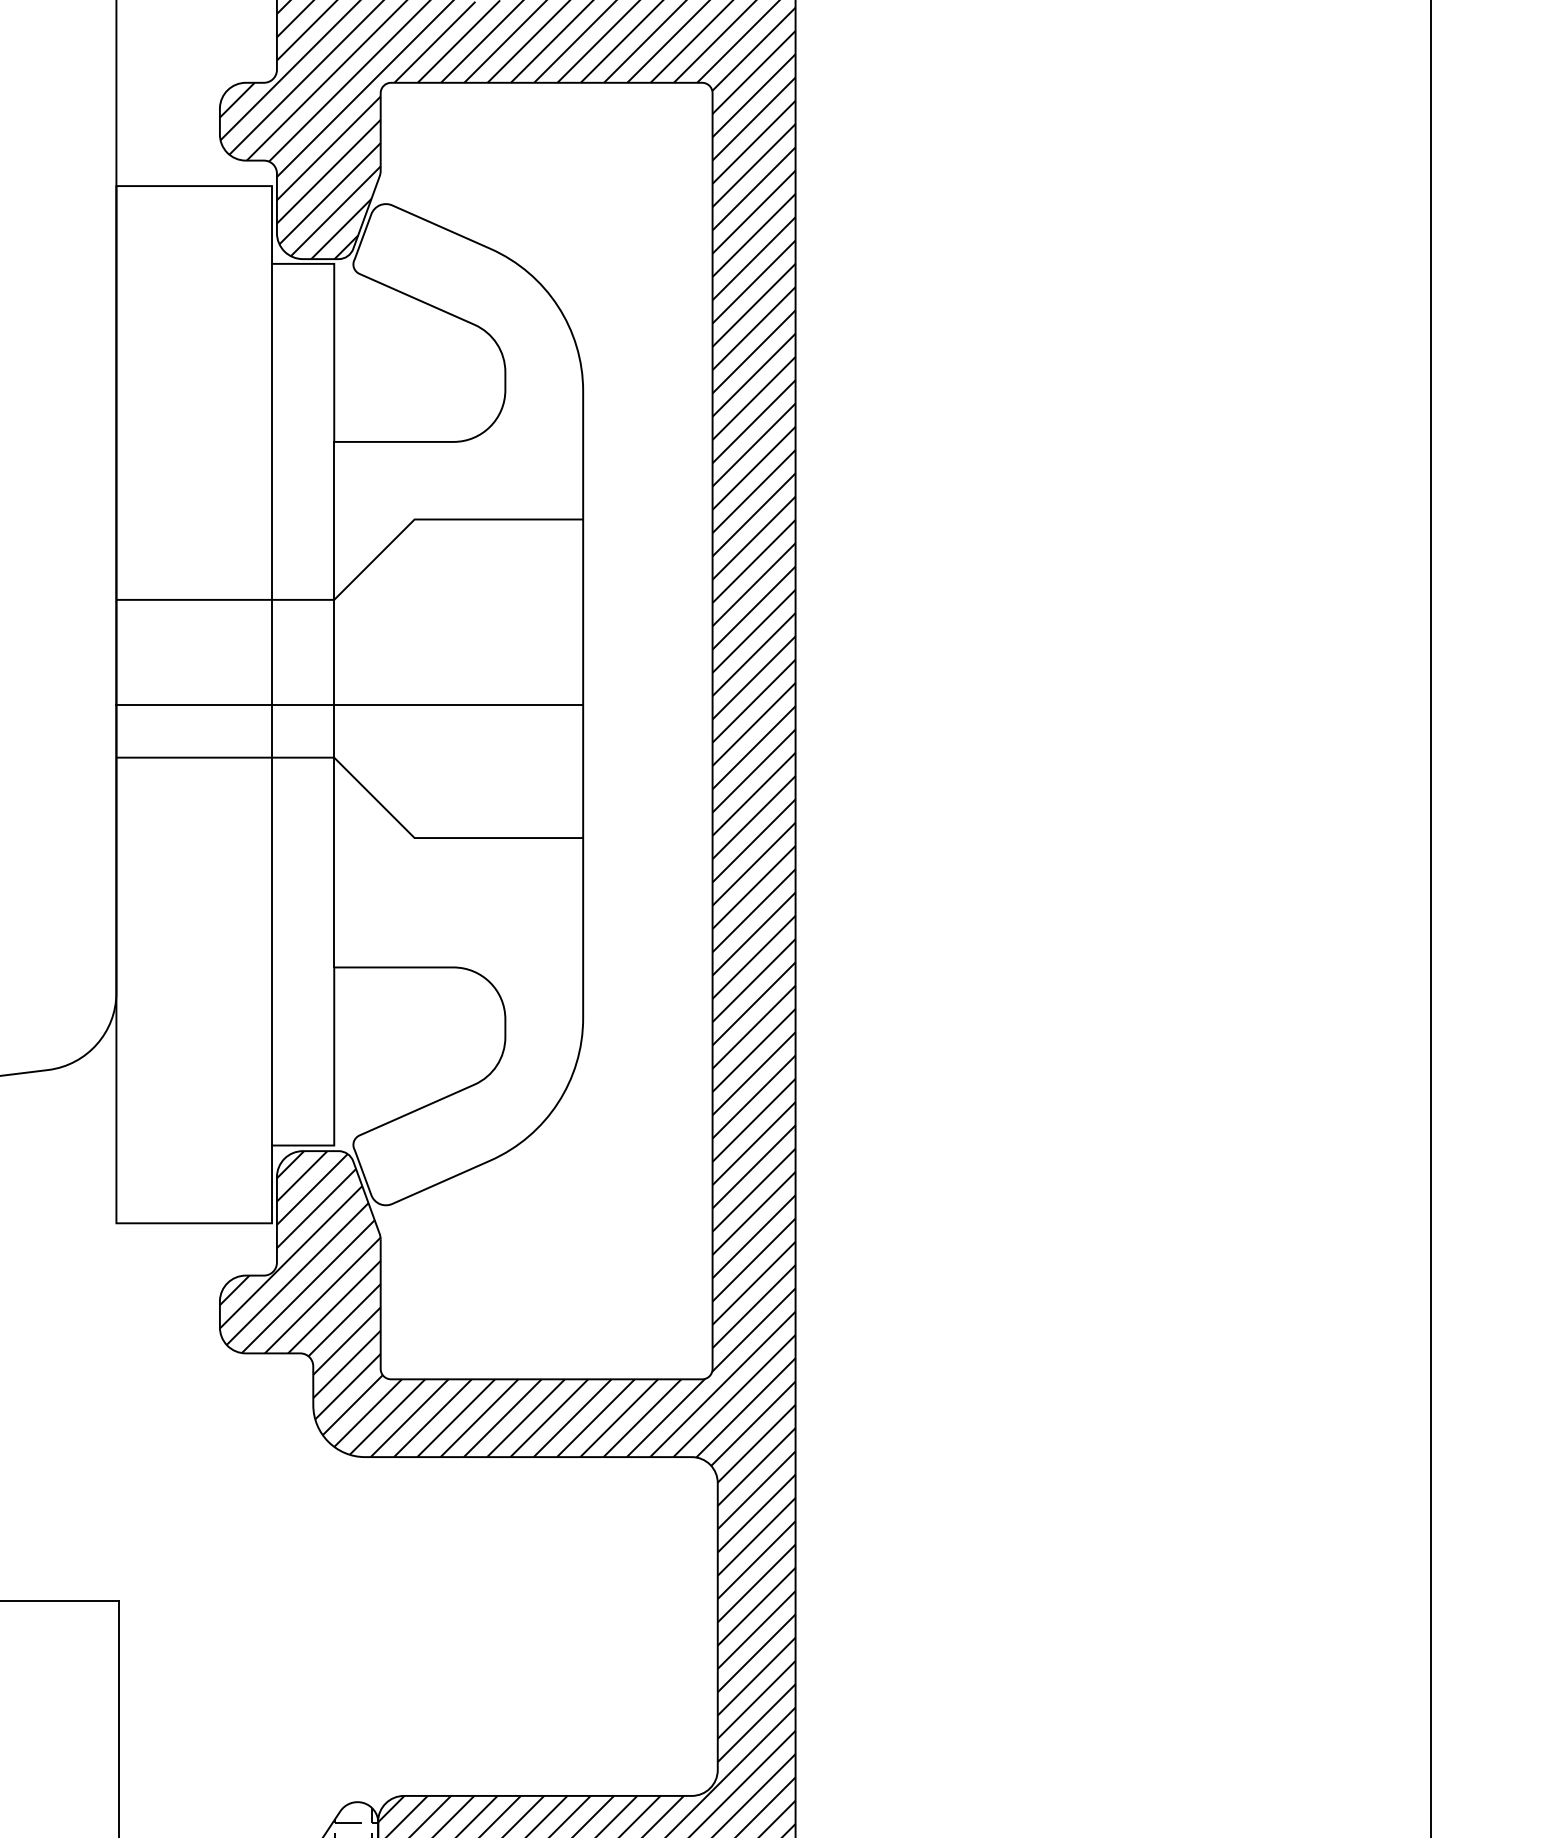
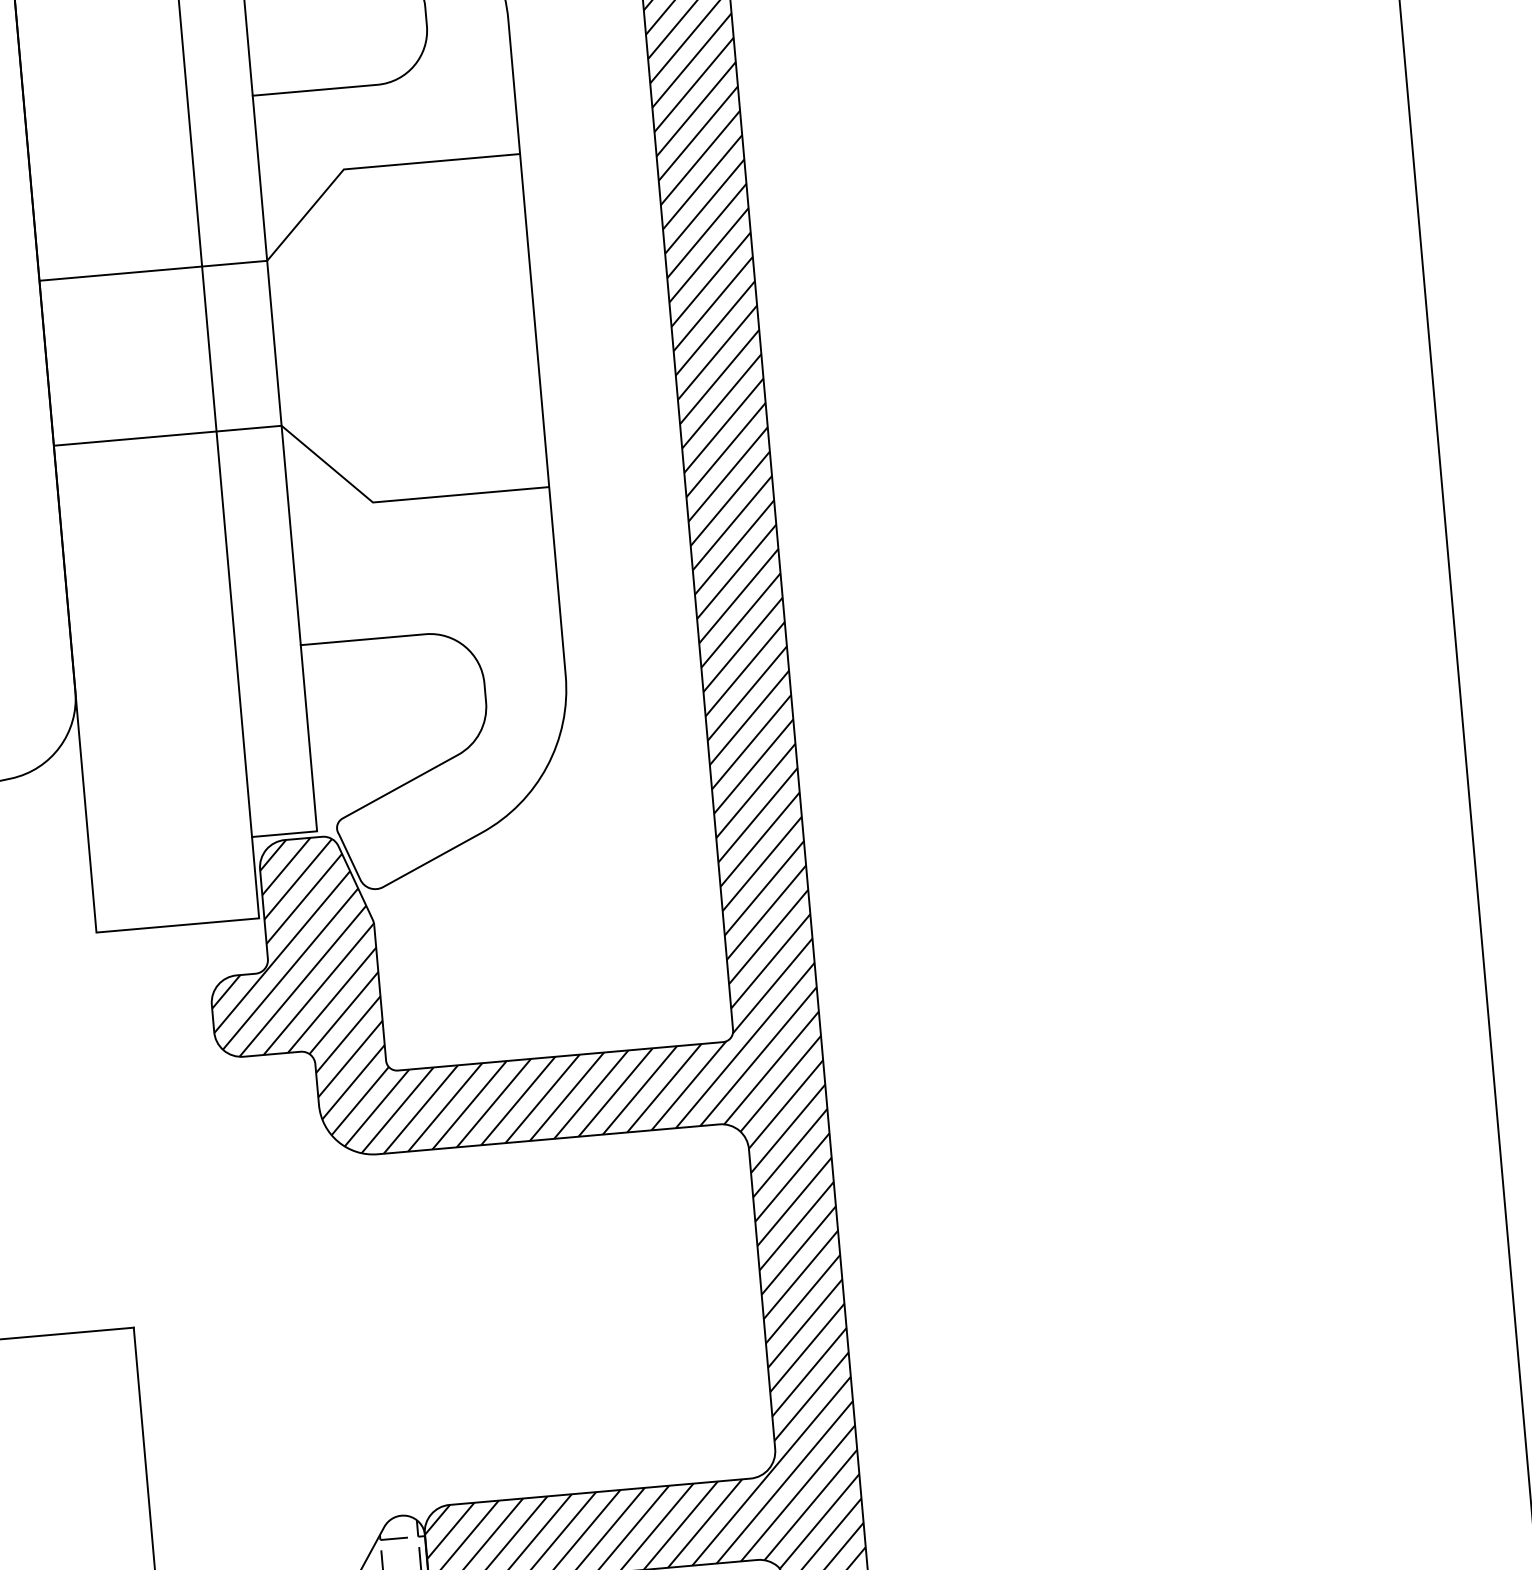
line: (349, 704) -> (292, 368), removed

